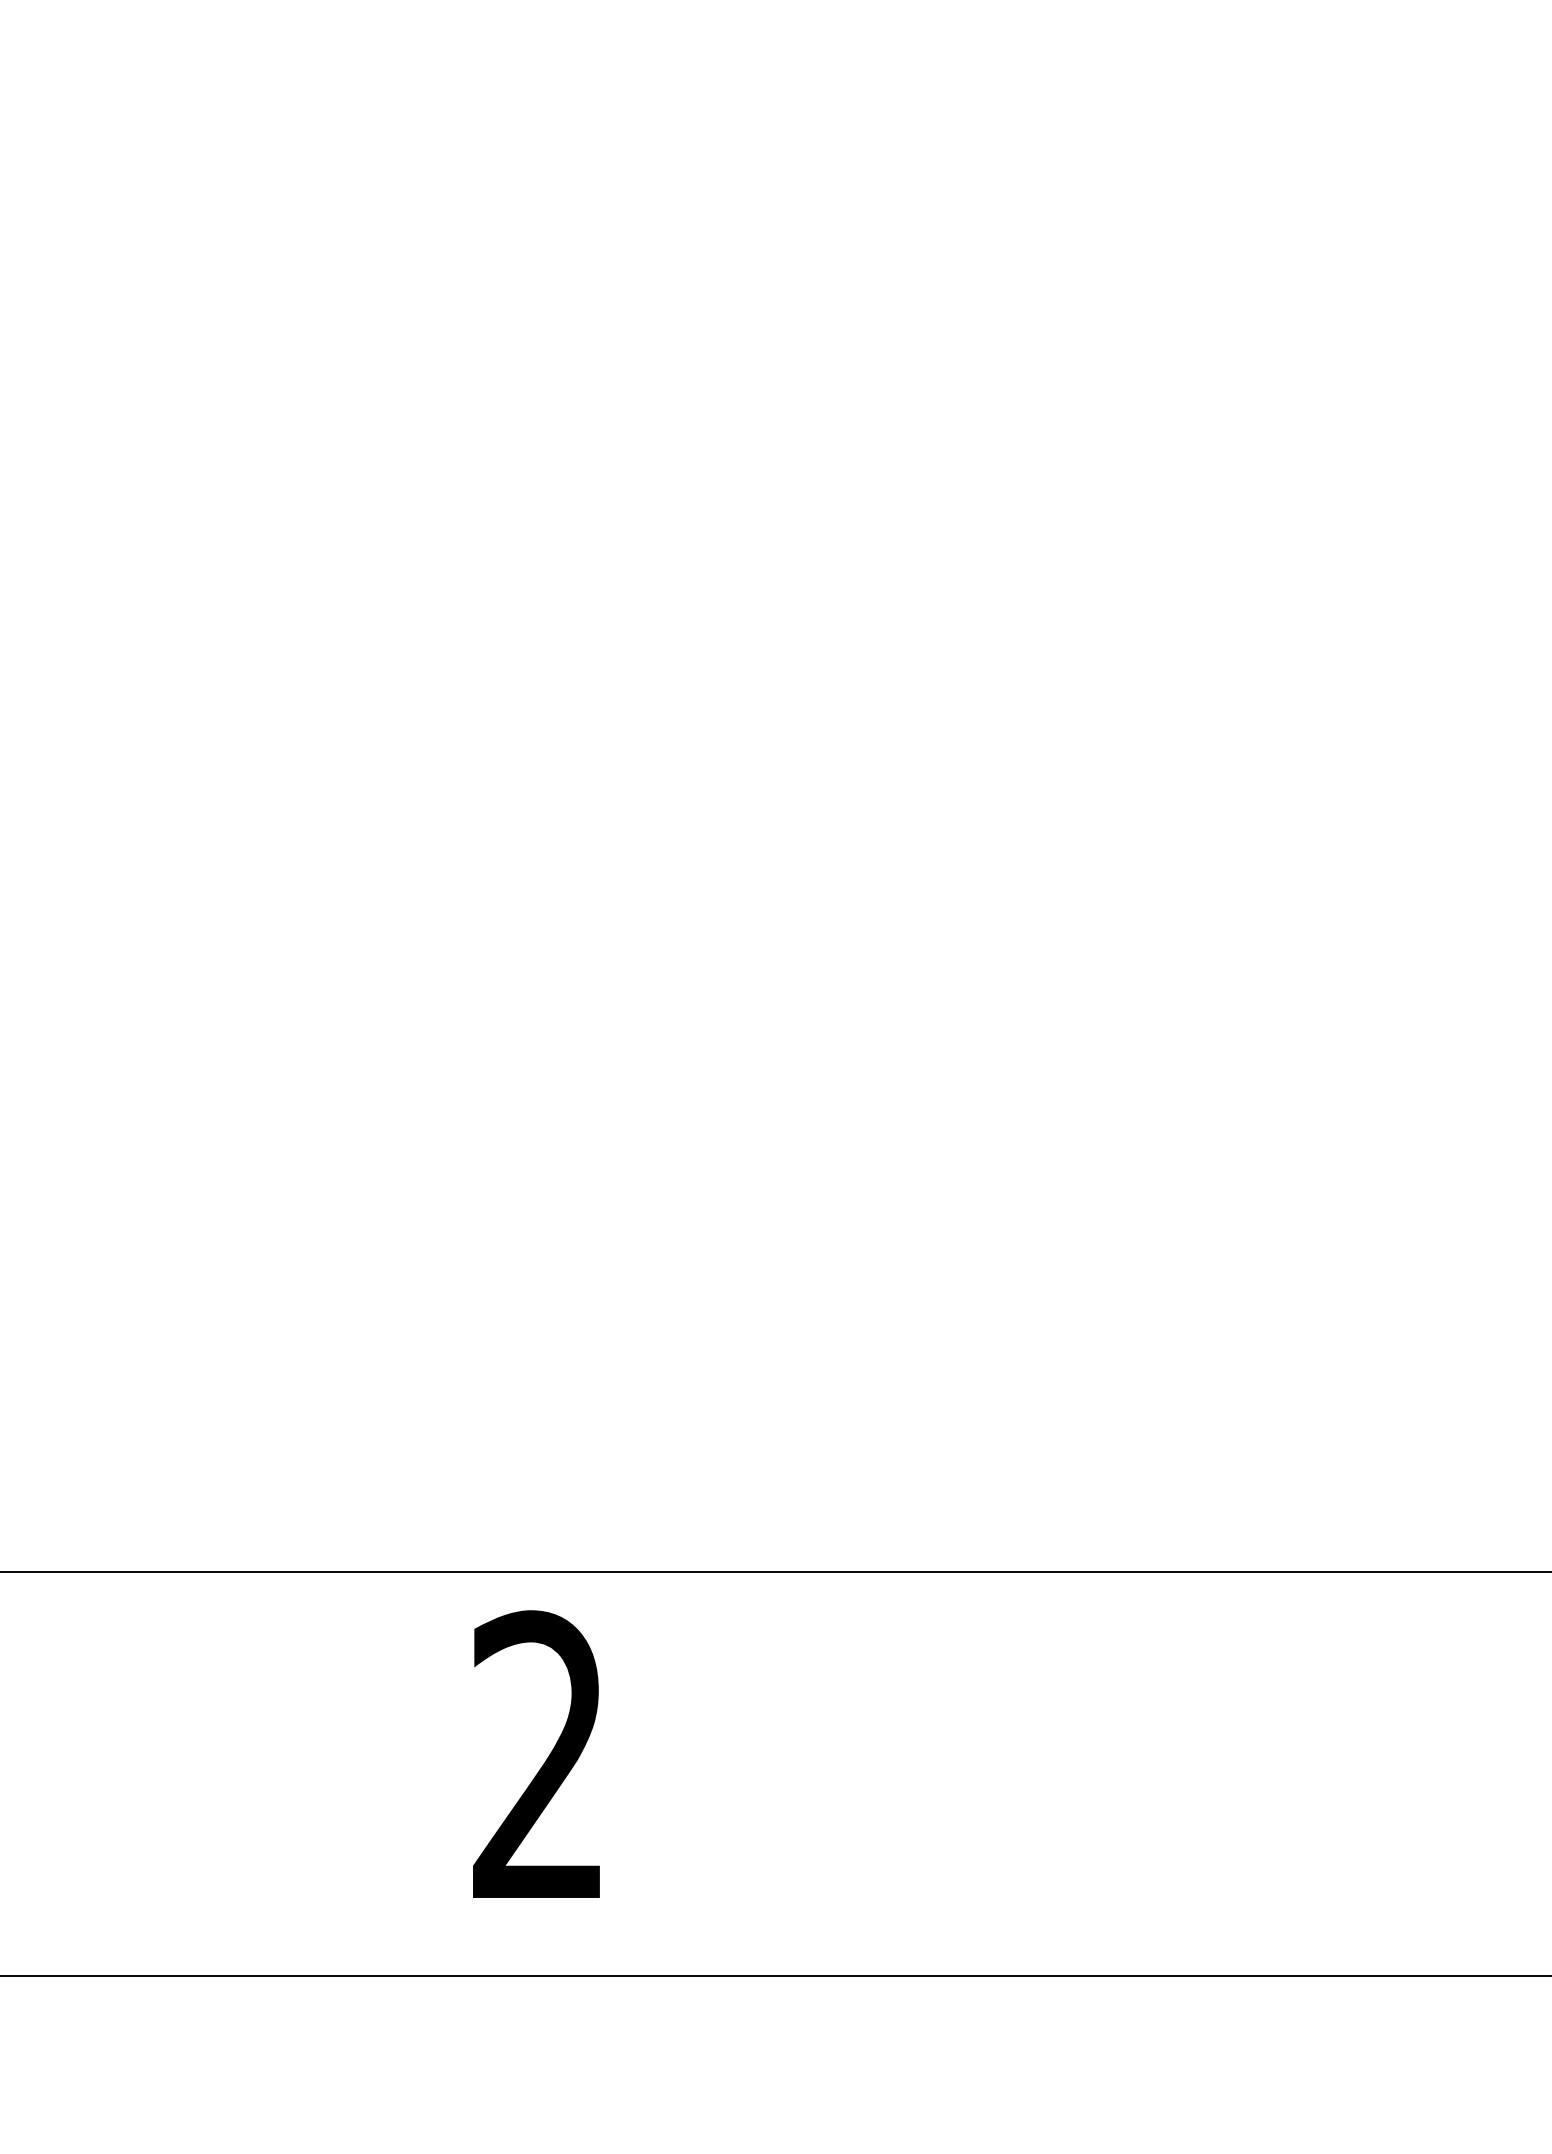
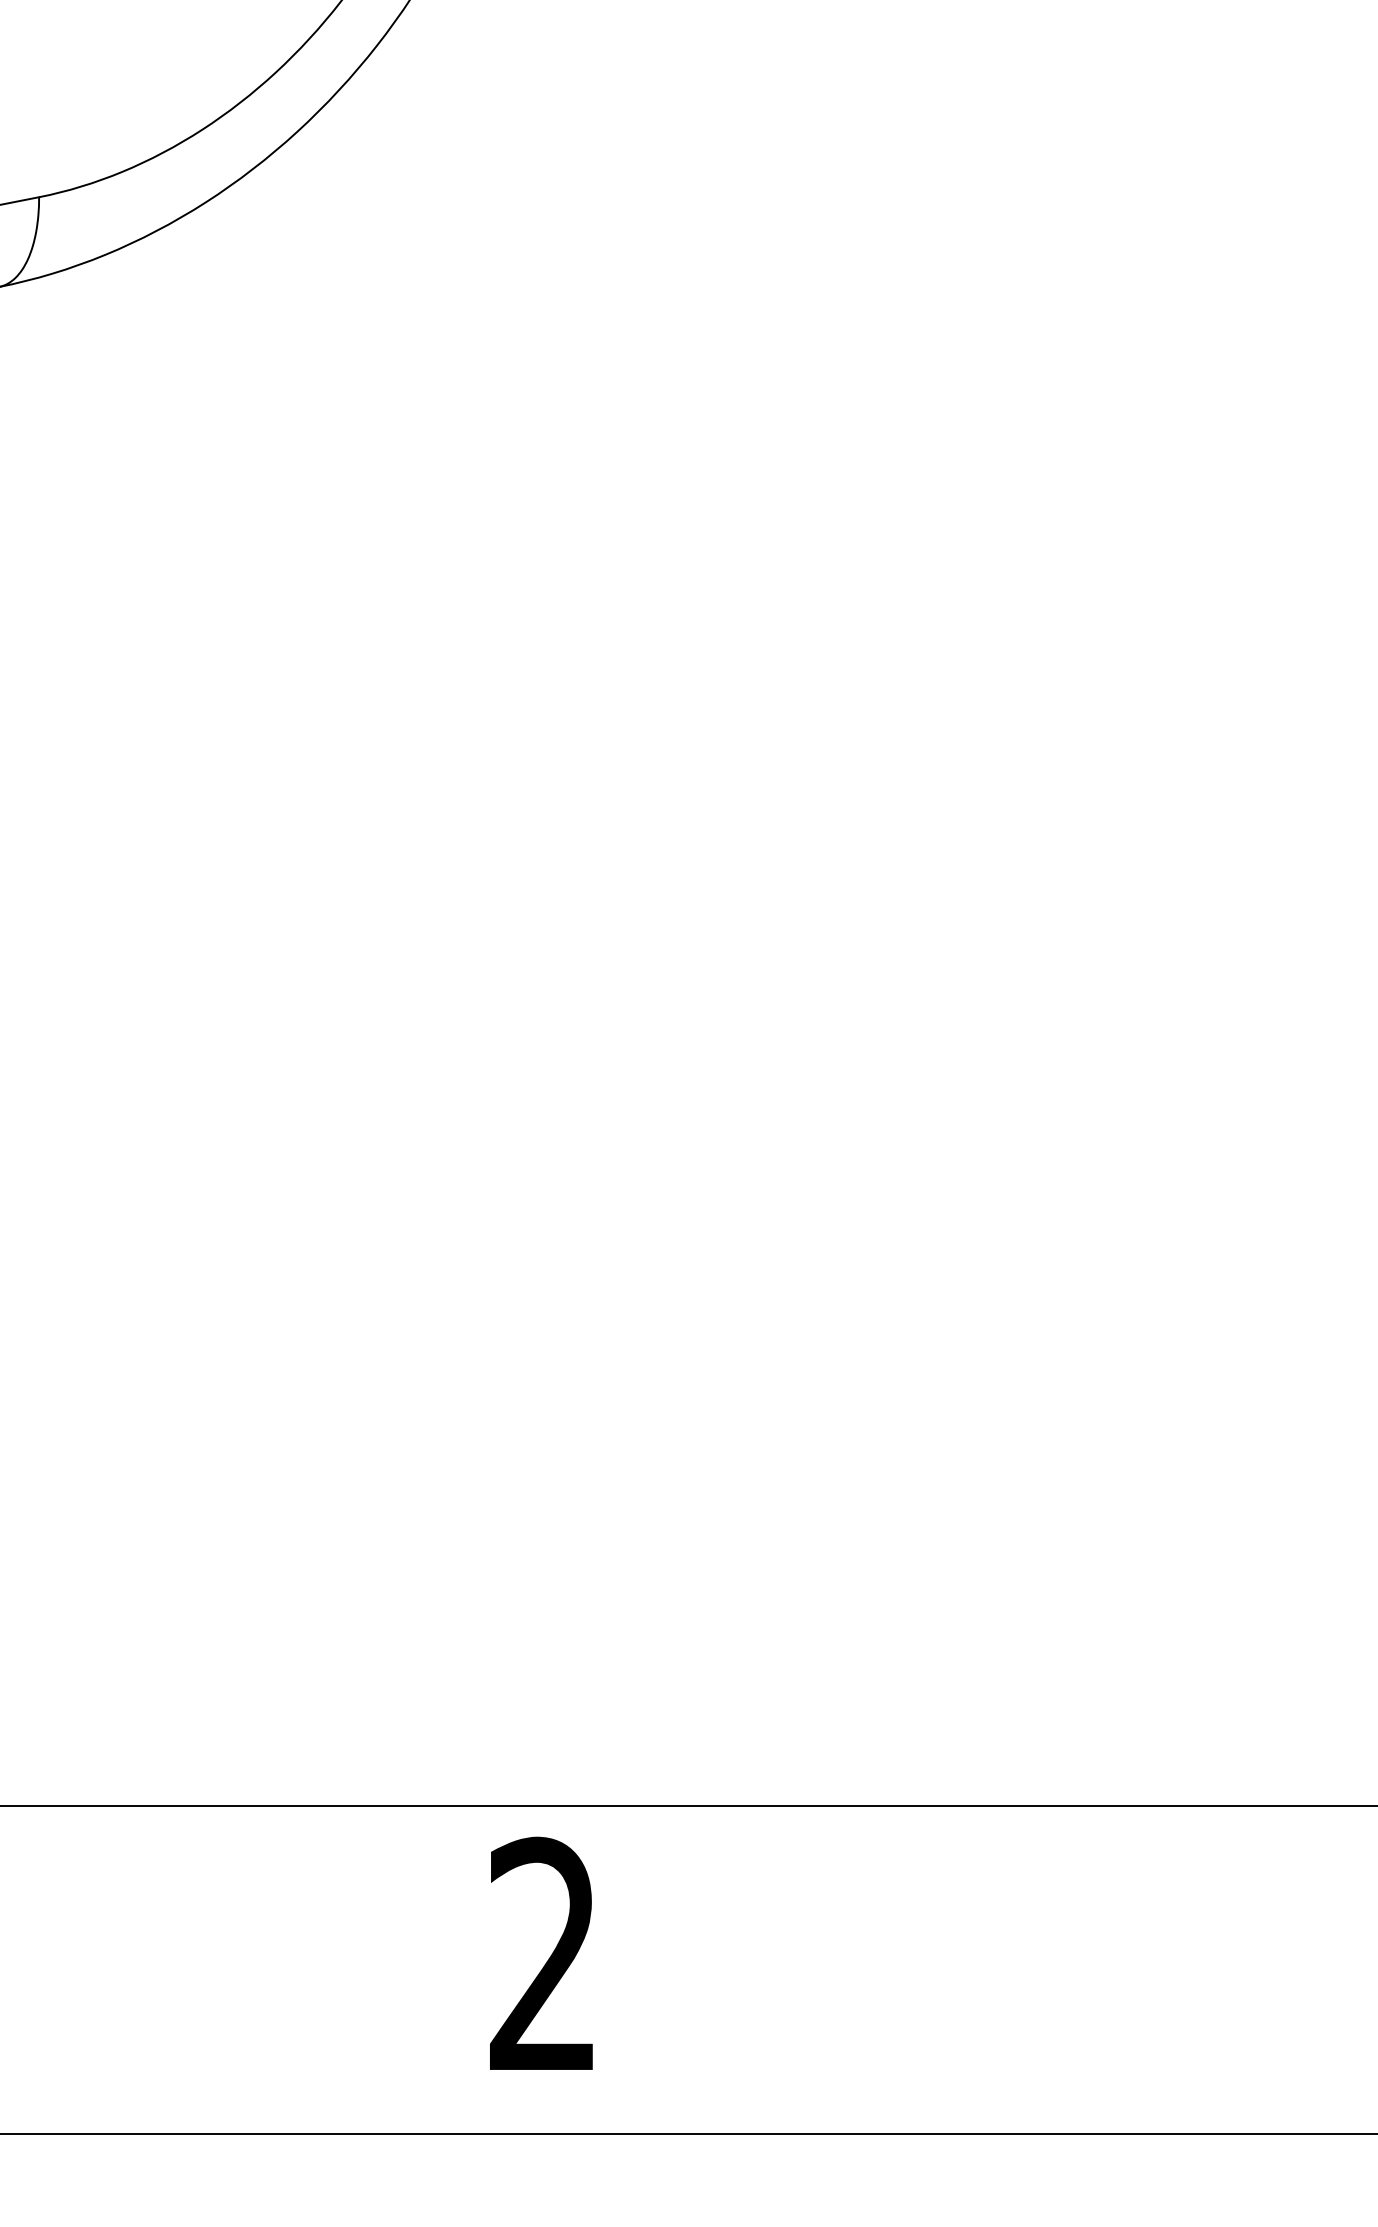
text: (536, 1753) -> (541, 1952), moved

